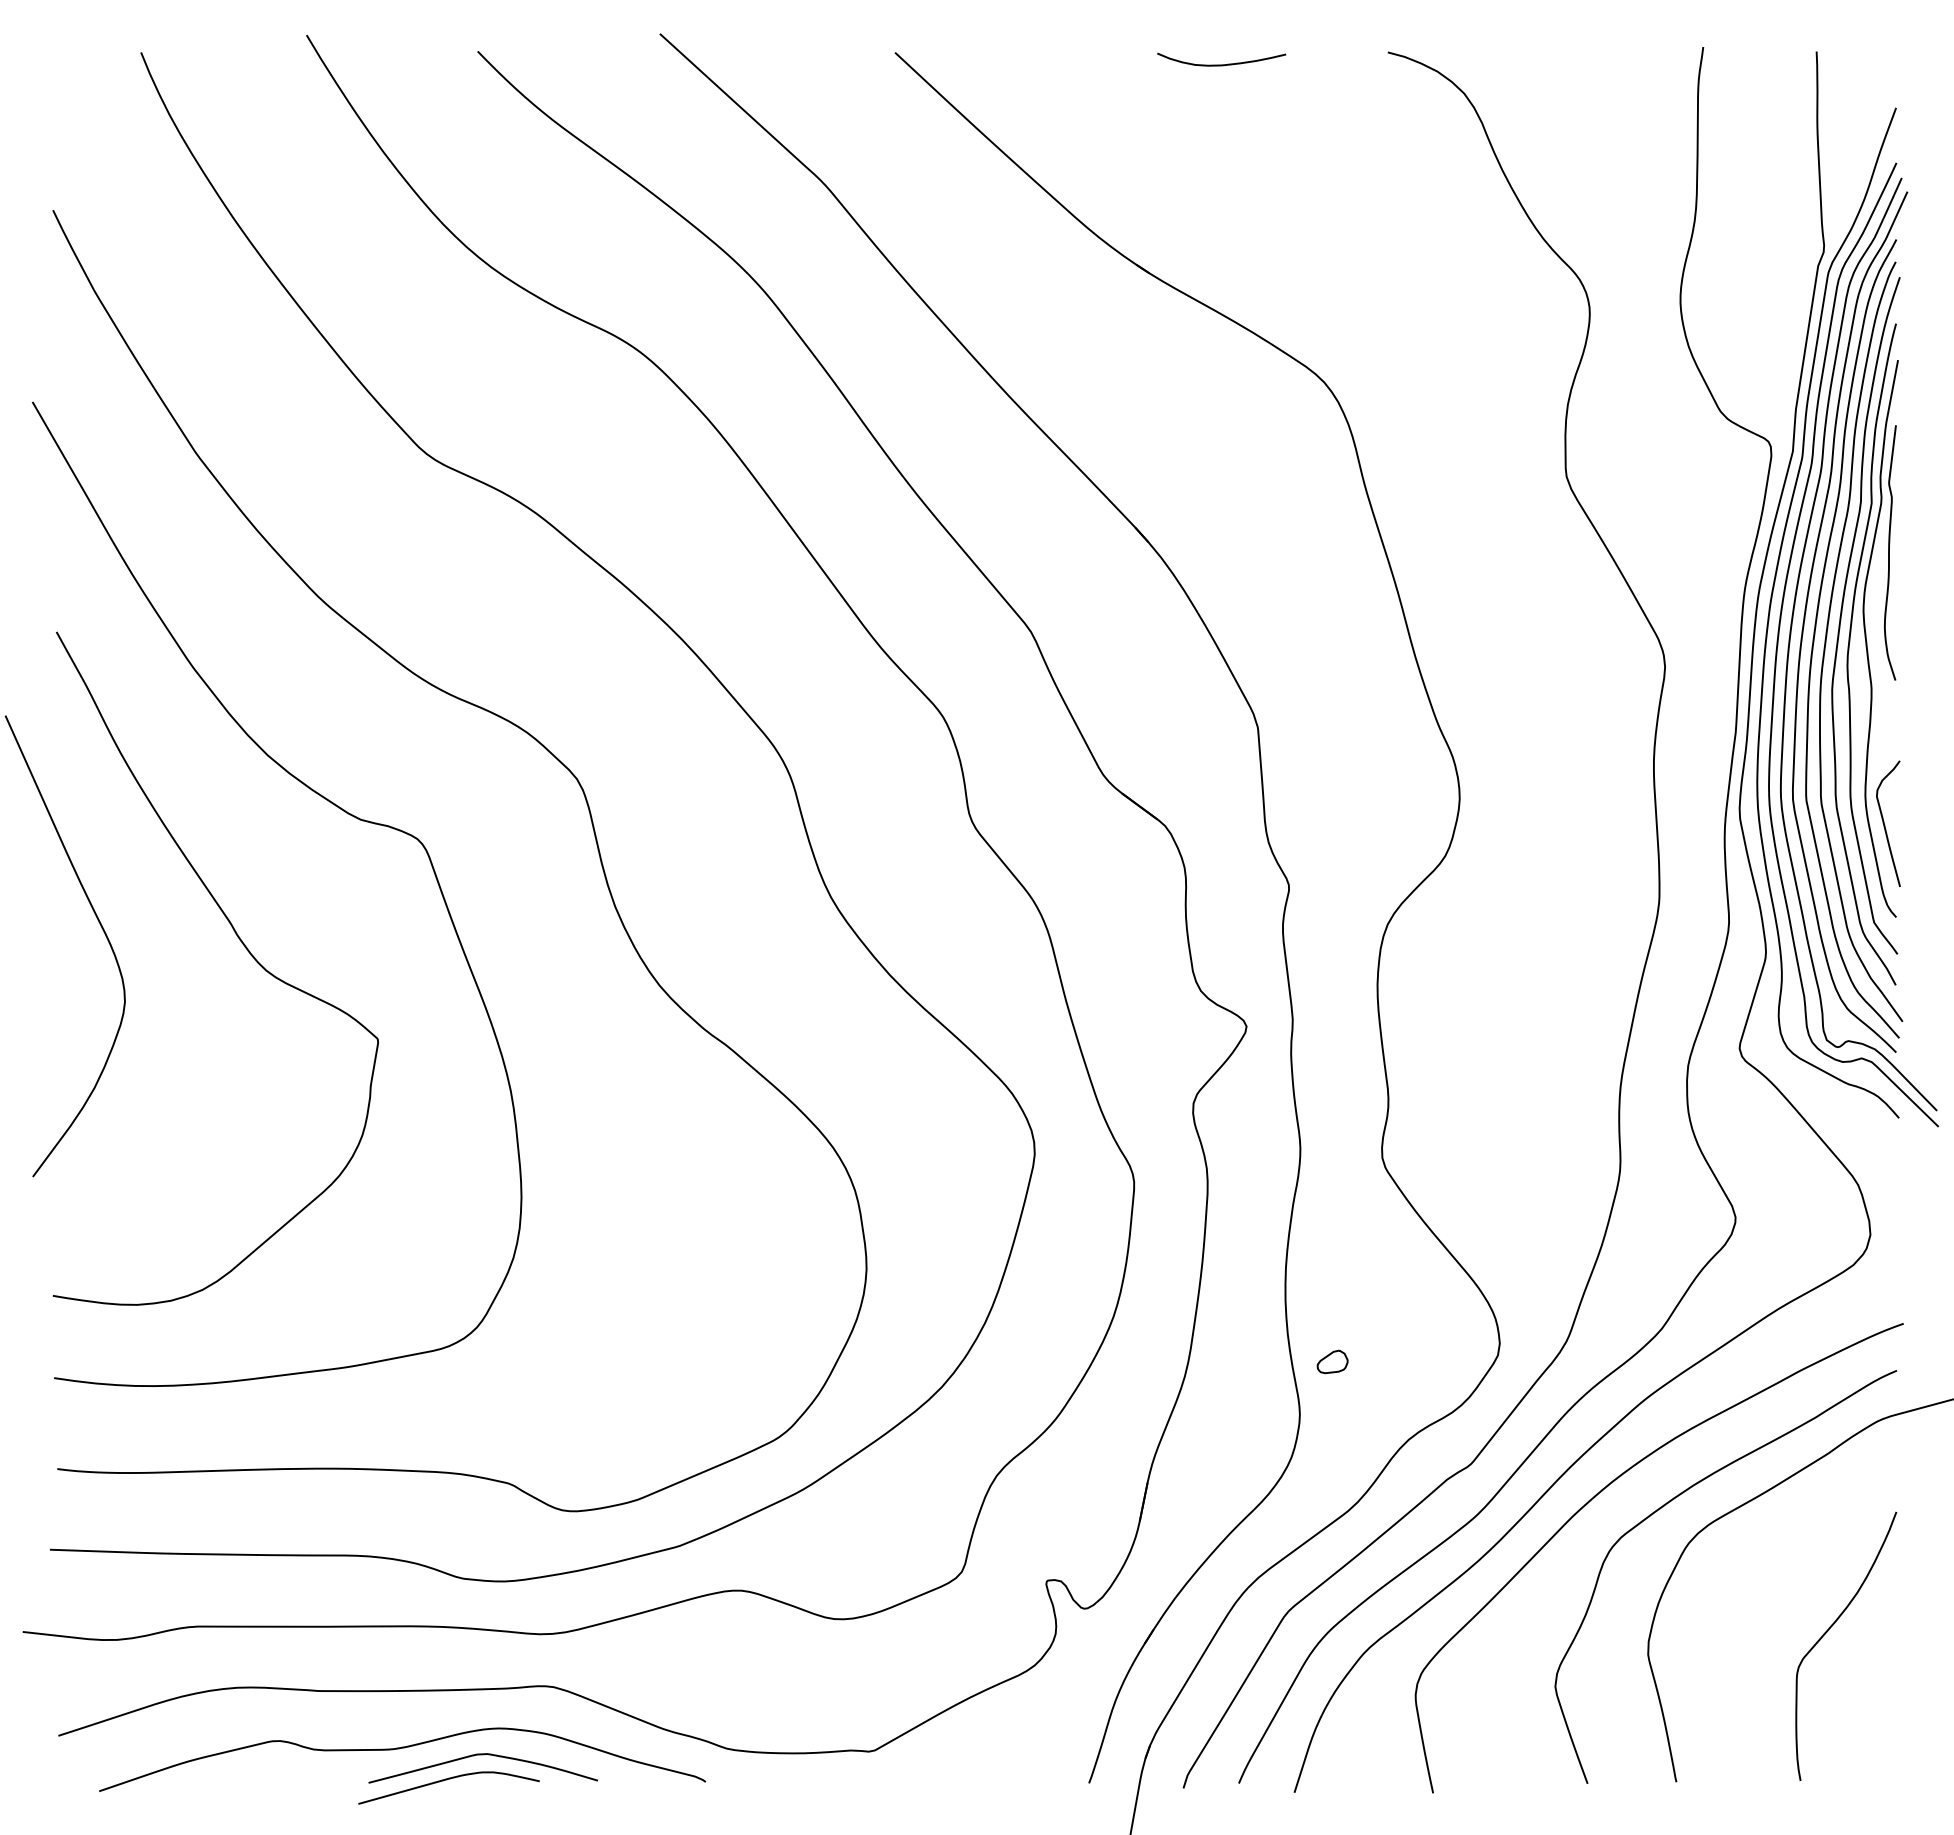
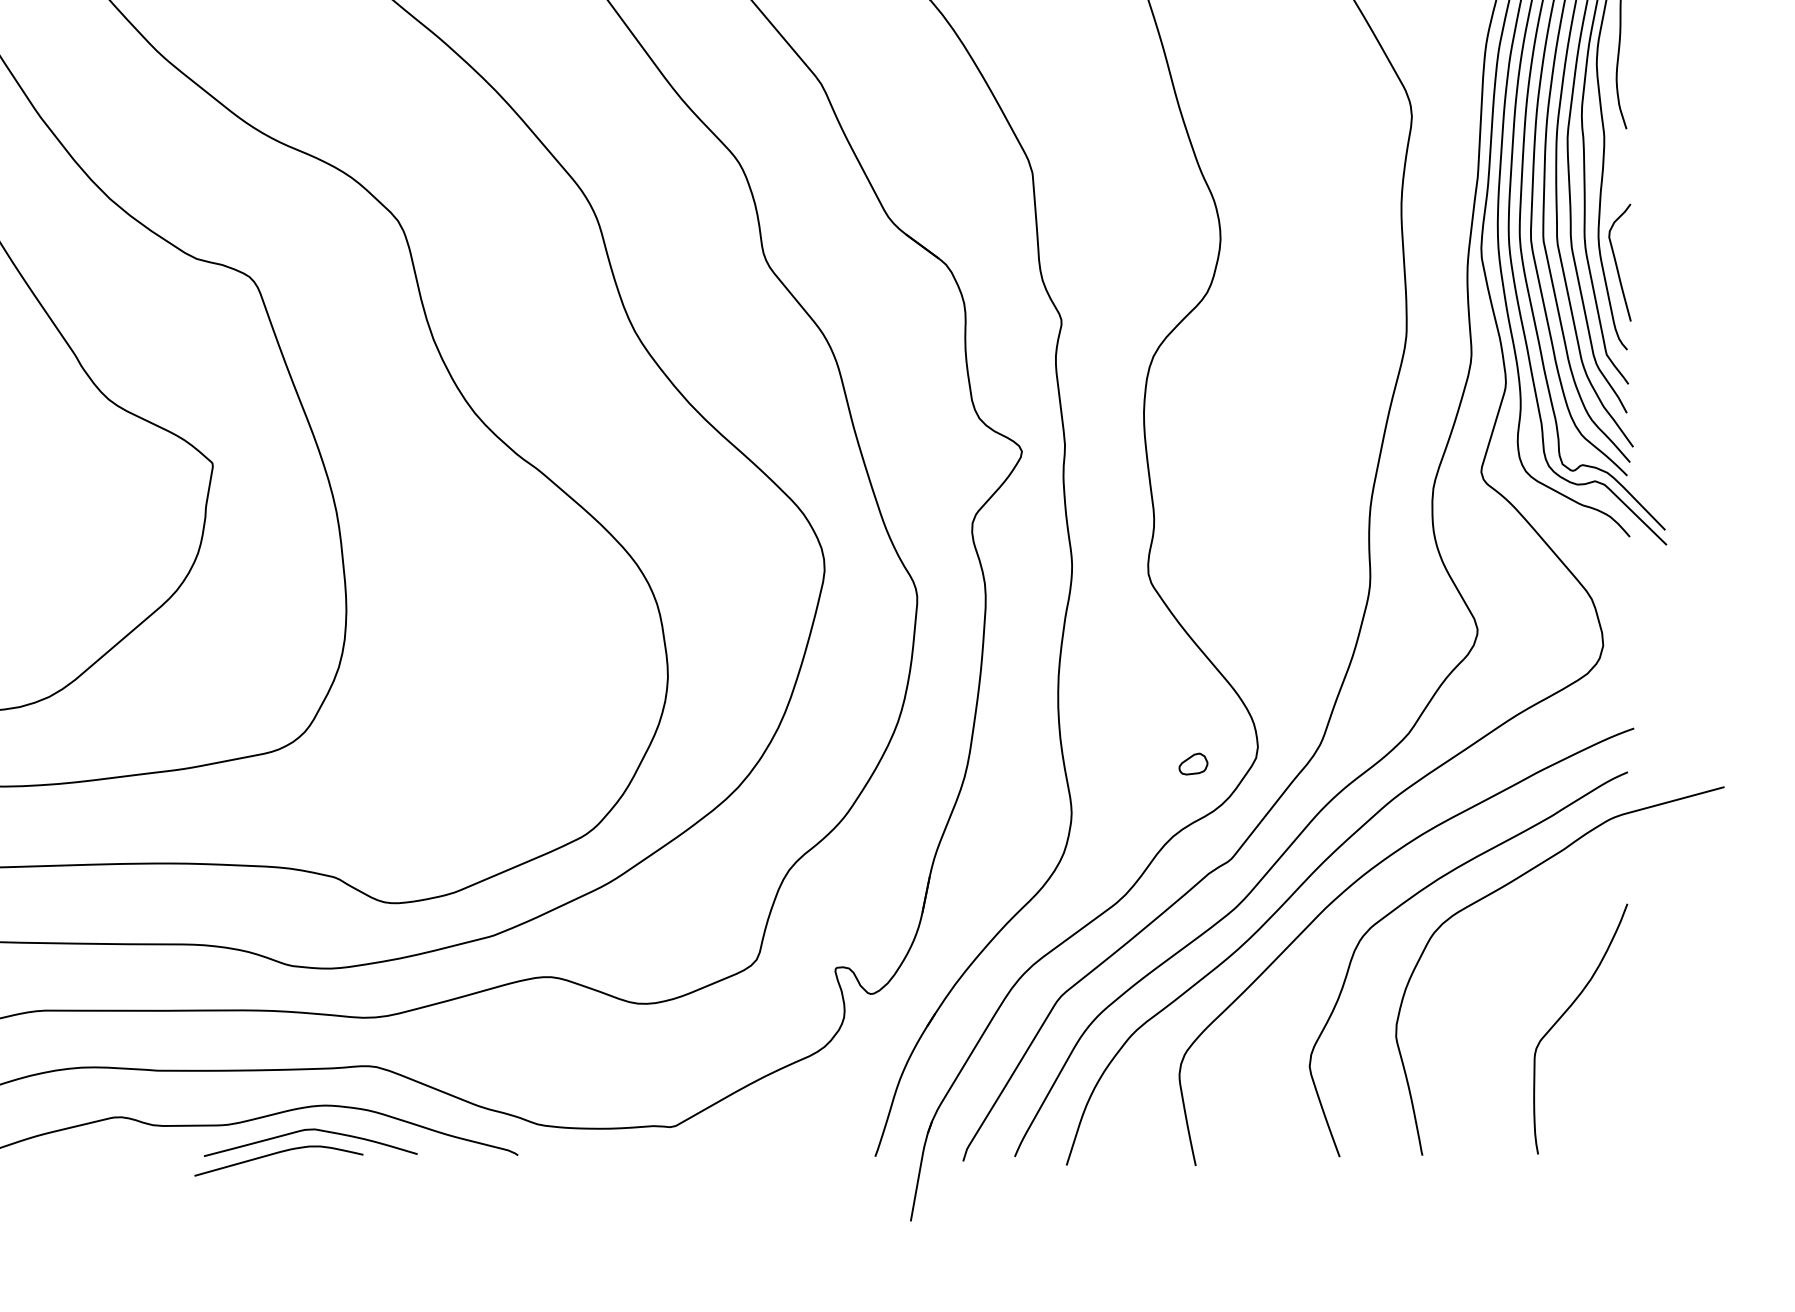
part: (1332, 1361) -> (1193, 763), moved

